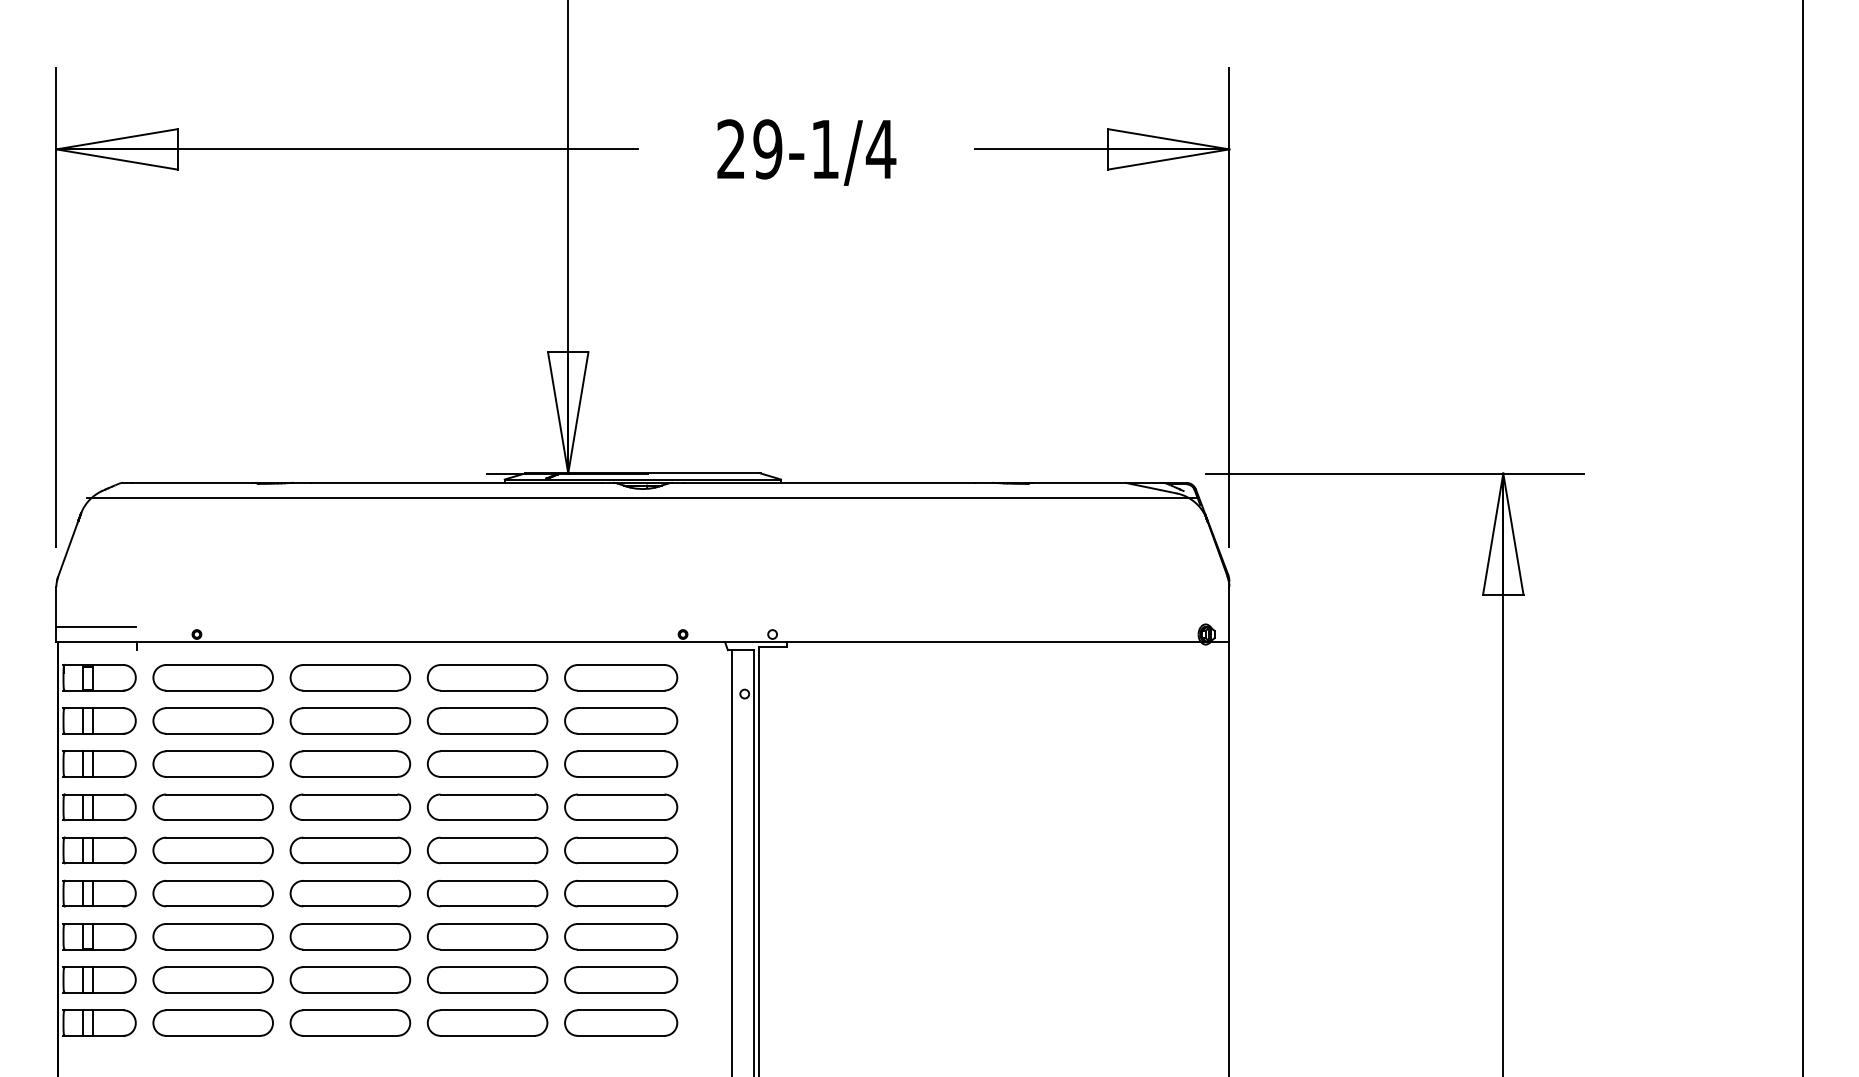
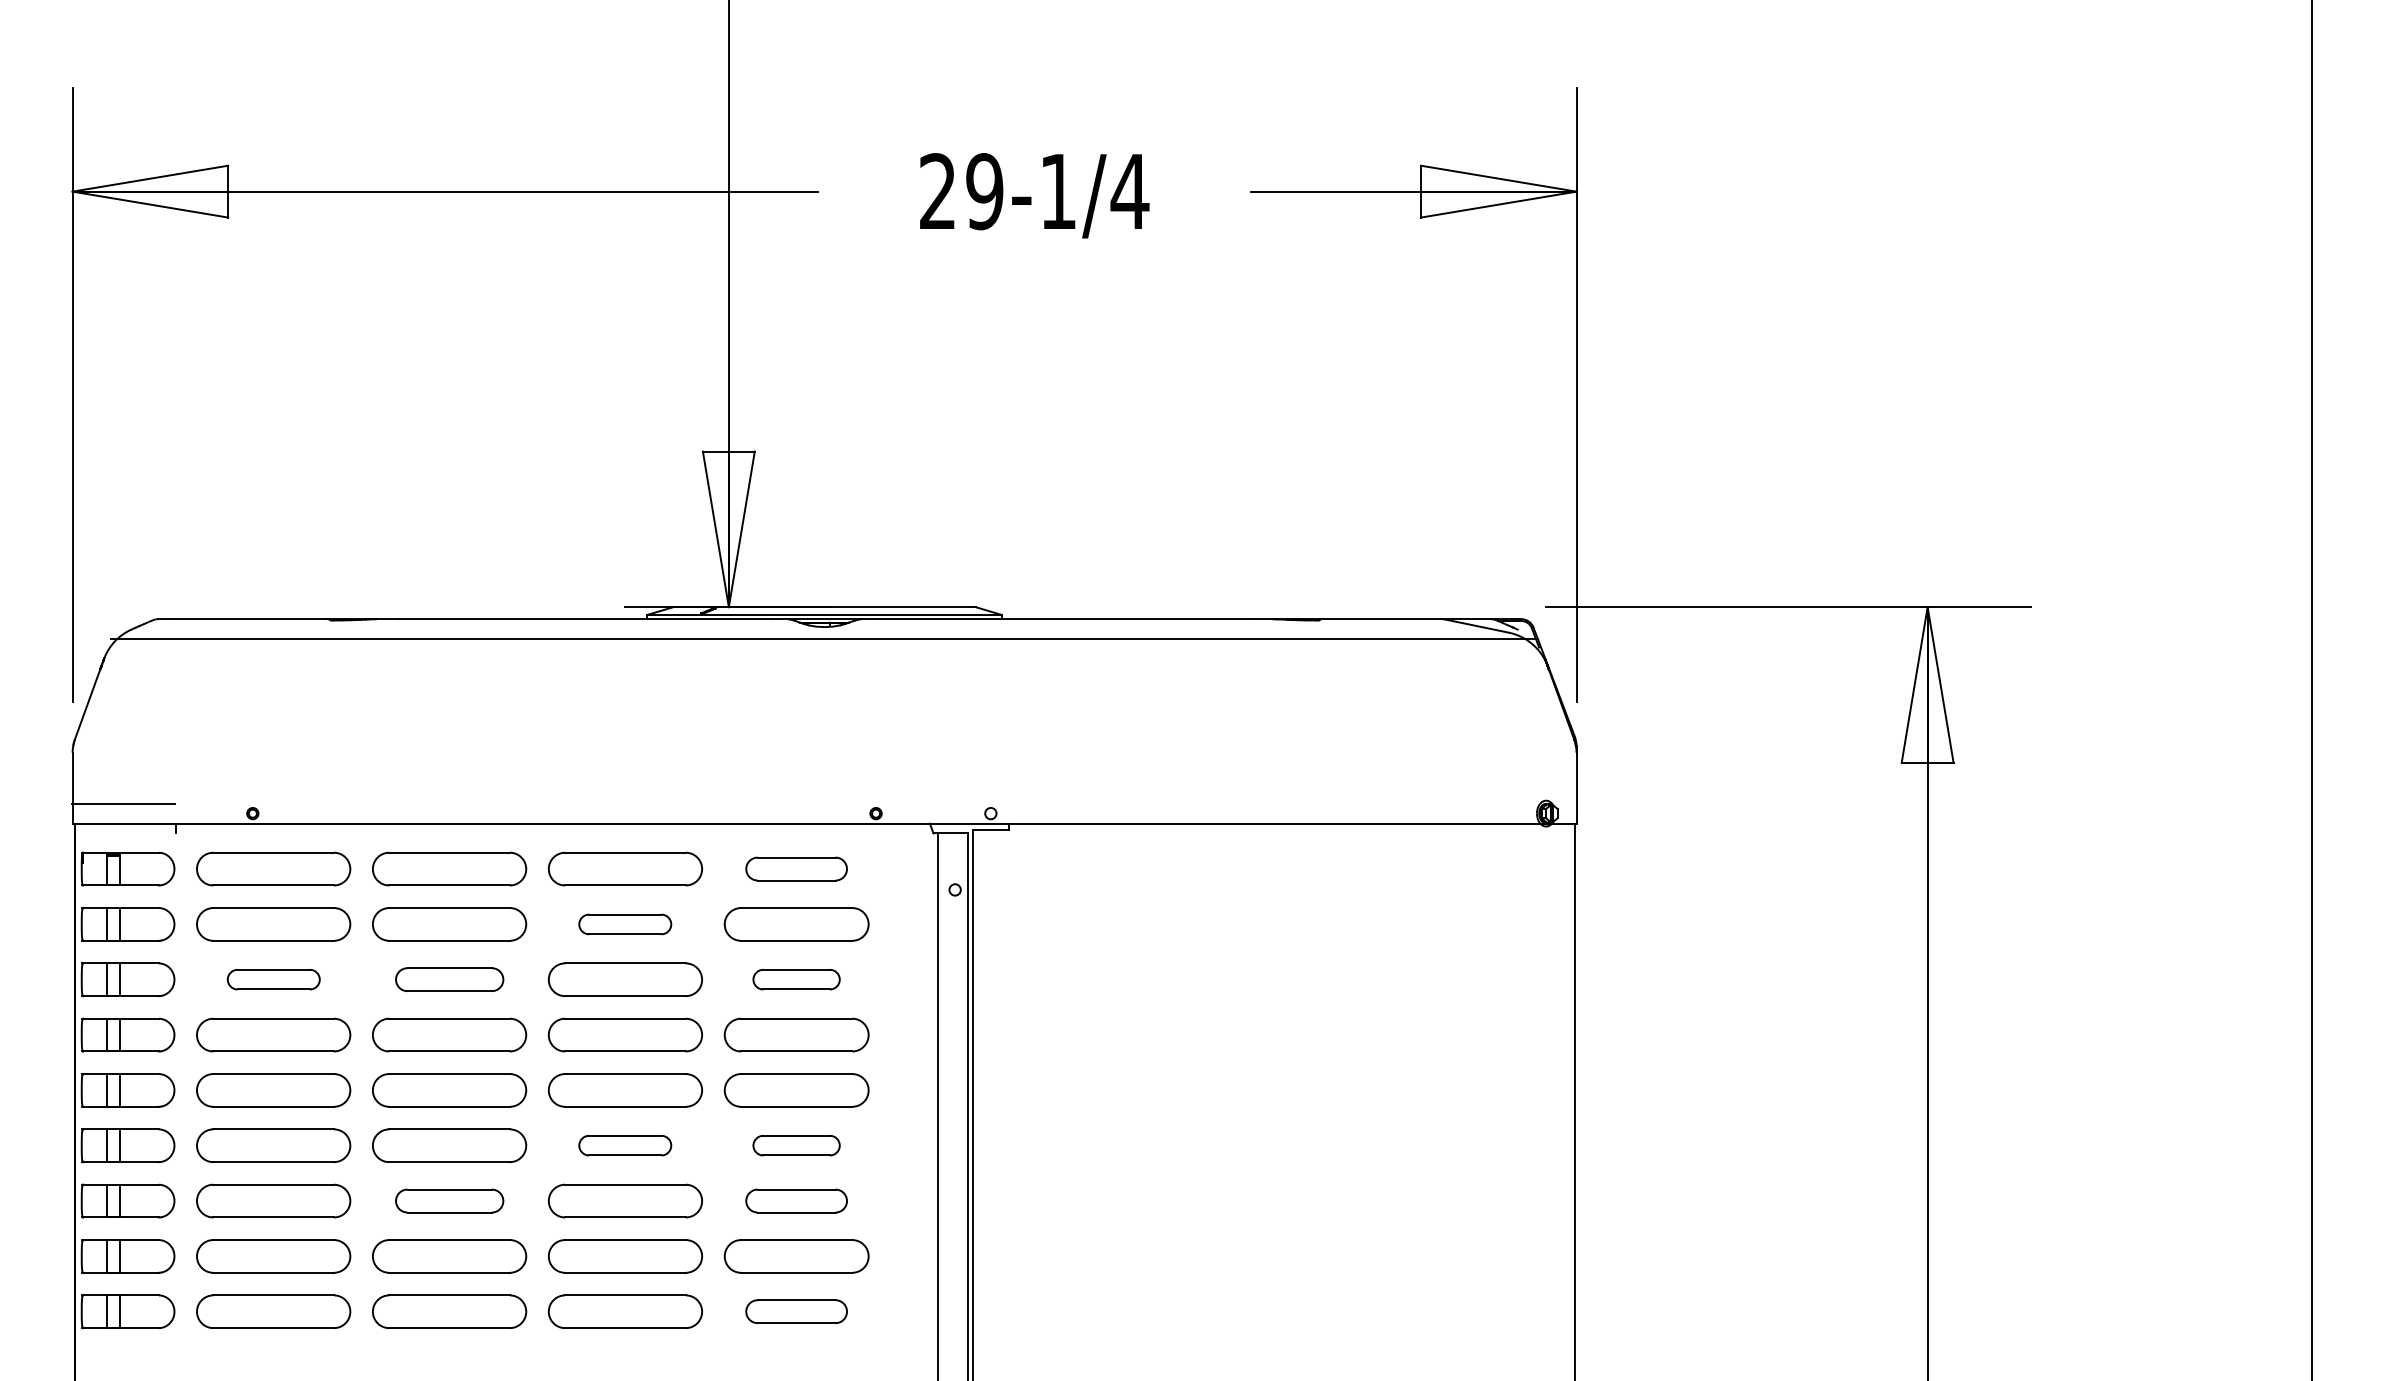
part: (621, 677) -> (796, 868), size x0.7
part: (486, 721) -> (624, 924), size x0.6
part: (213, 763) -> (273, 979), size x0.6
part: (350, 763) -> (449, 979), size x0.7
part: (621, 763) -> (796, 979), size x0.6
part: (486, 893) -> (624, 1145), size x0.6
part: (621, 893) -> (796, 1145), size x0.6
part: (350, 936) -> (449, 1200), size x0.7
part: (621, 936) -> (796, 1200), size x0.7
part: (621, 1022) -> (796, 1311), size x0.7

